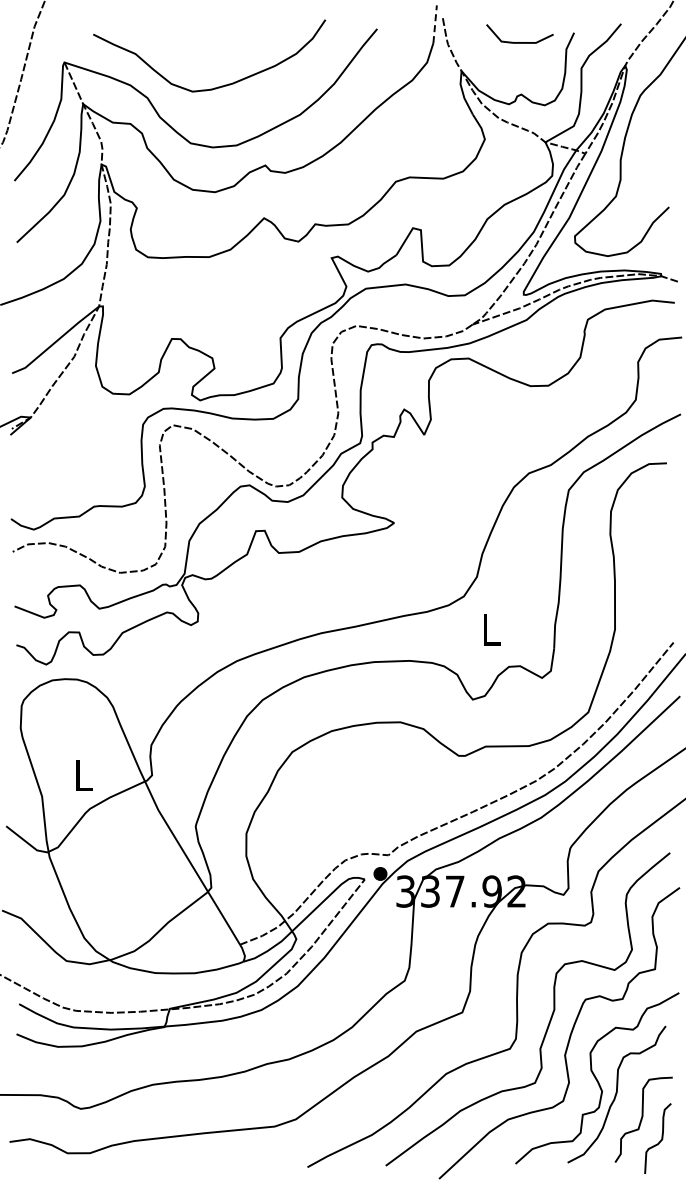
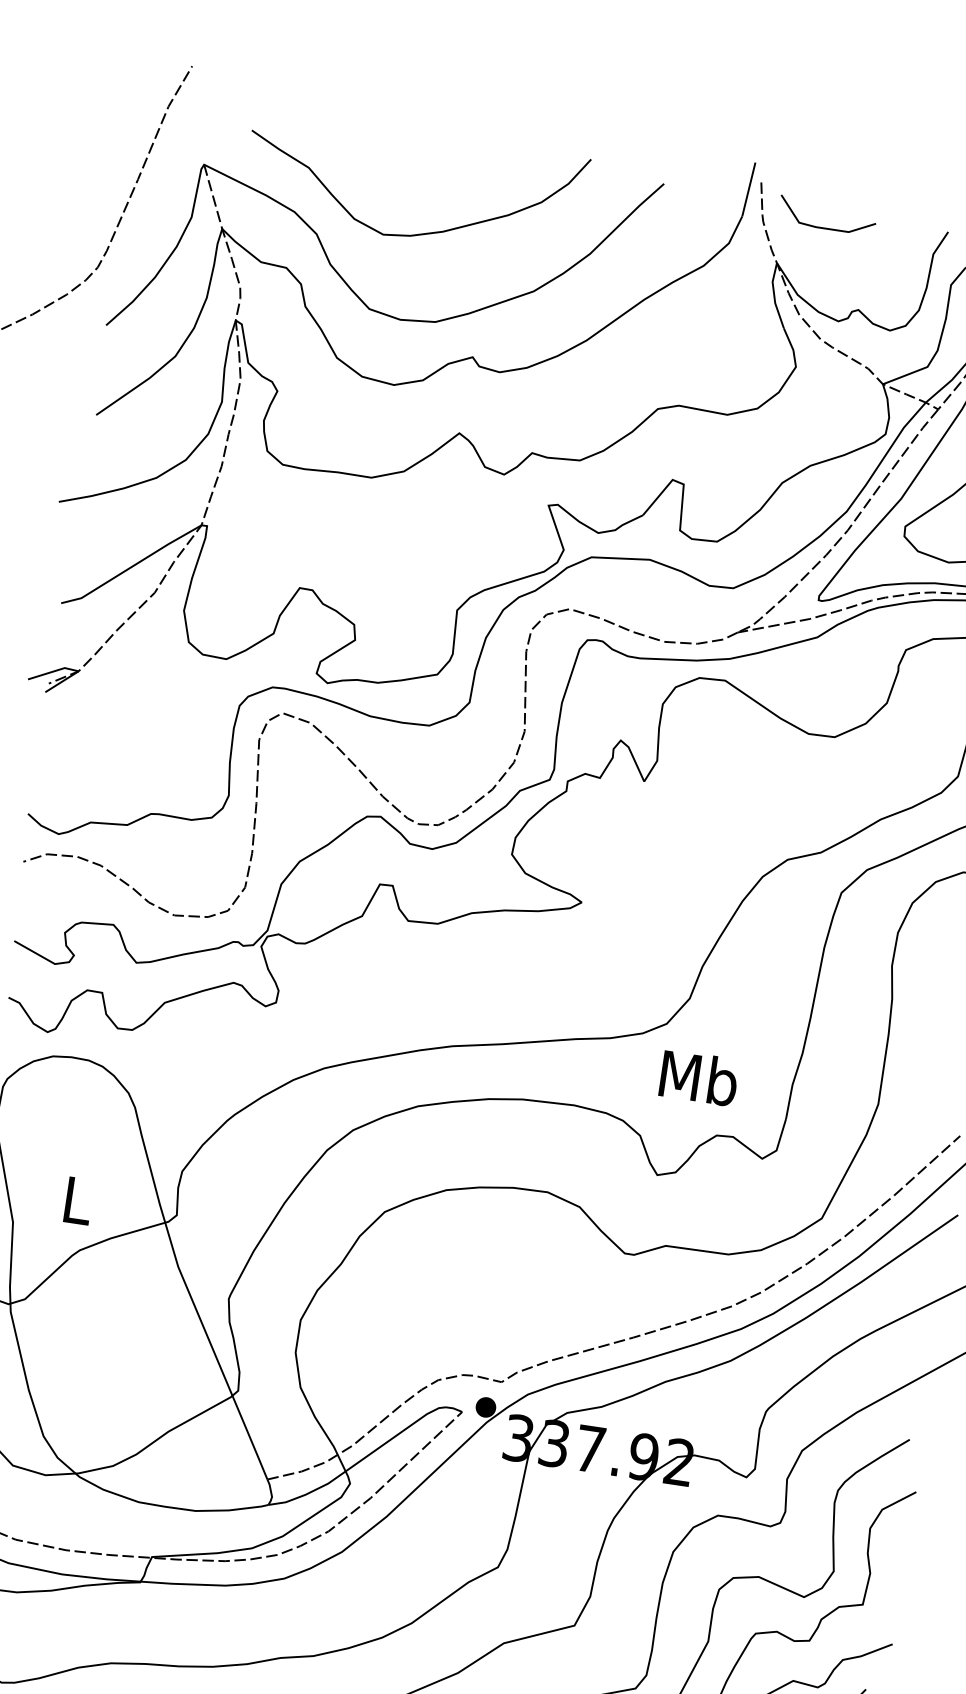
line: (435, 24) -> (749, 189), dashed -> solid
line: (519, 42) -> (825, 227), moved
text: (491, 629) -> (699, 1077), L -> Mb

